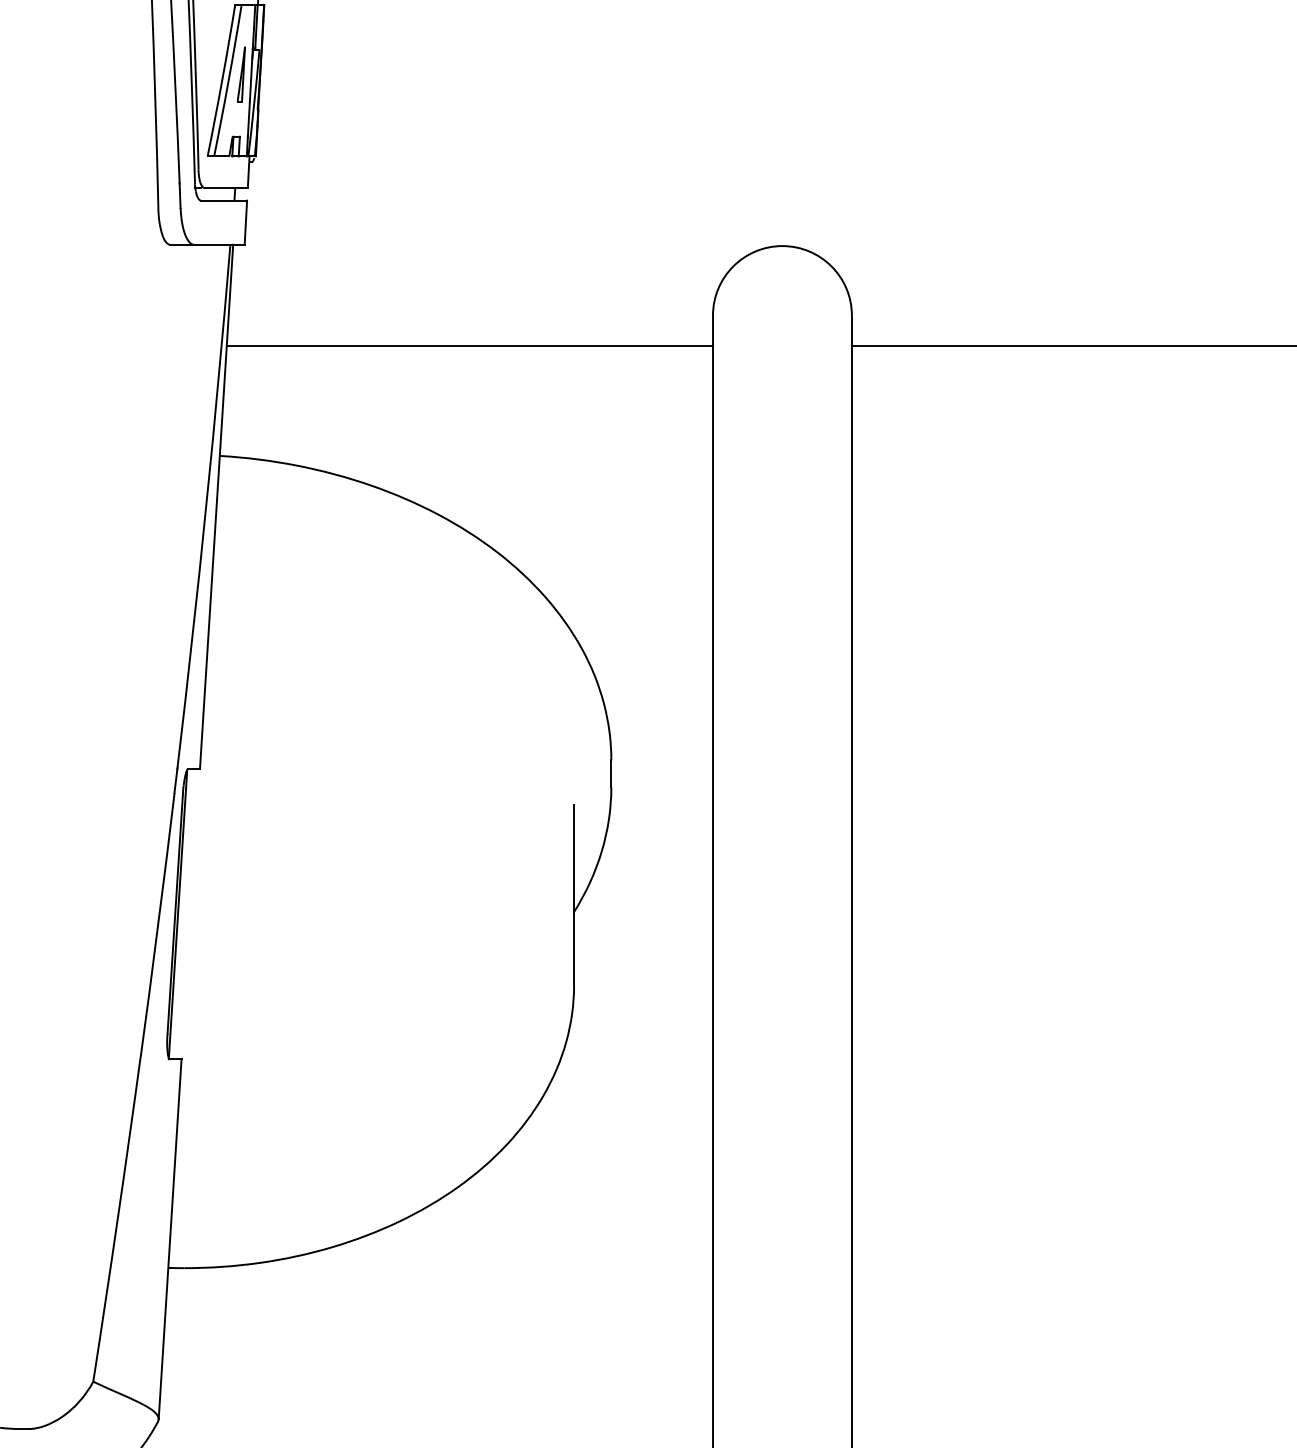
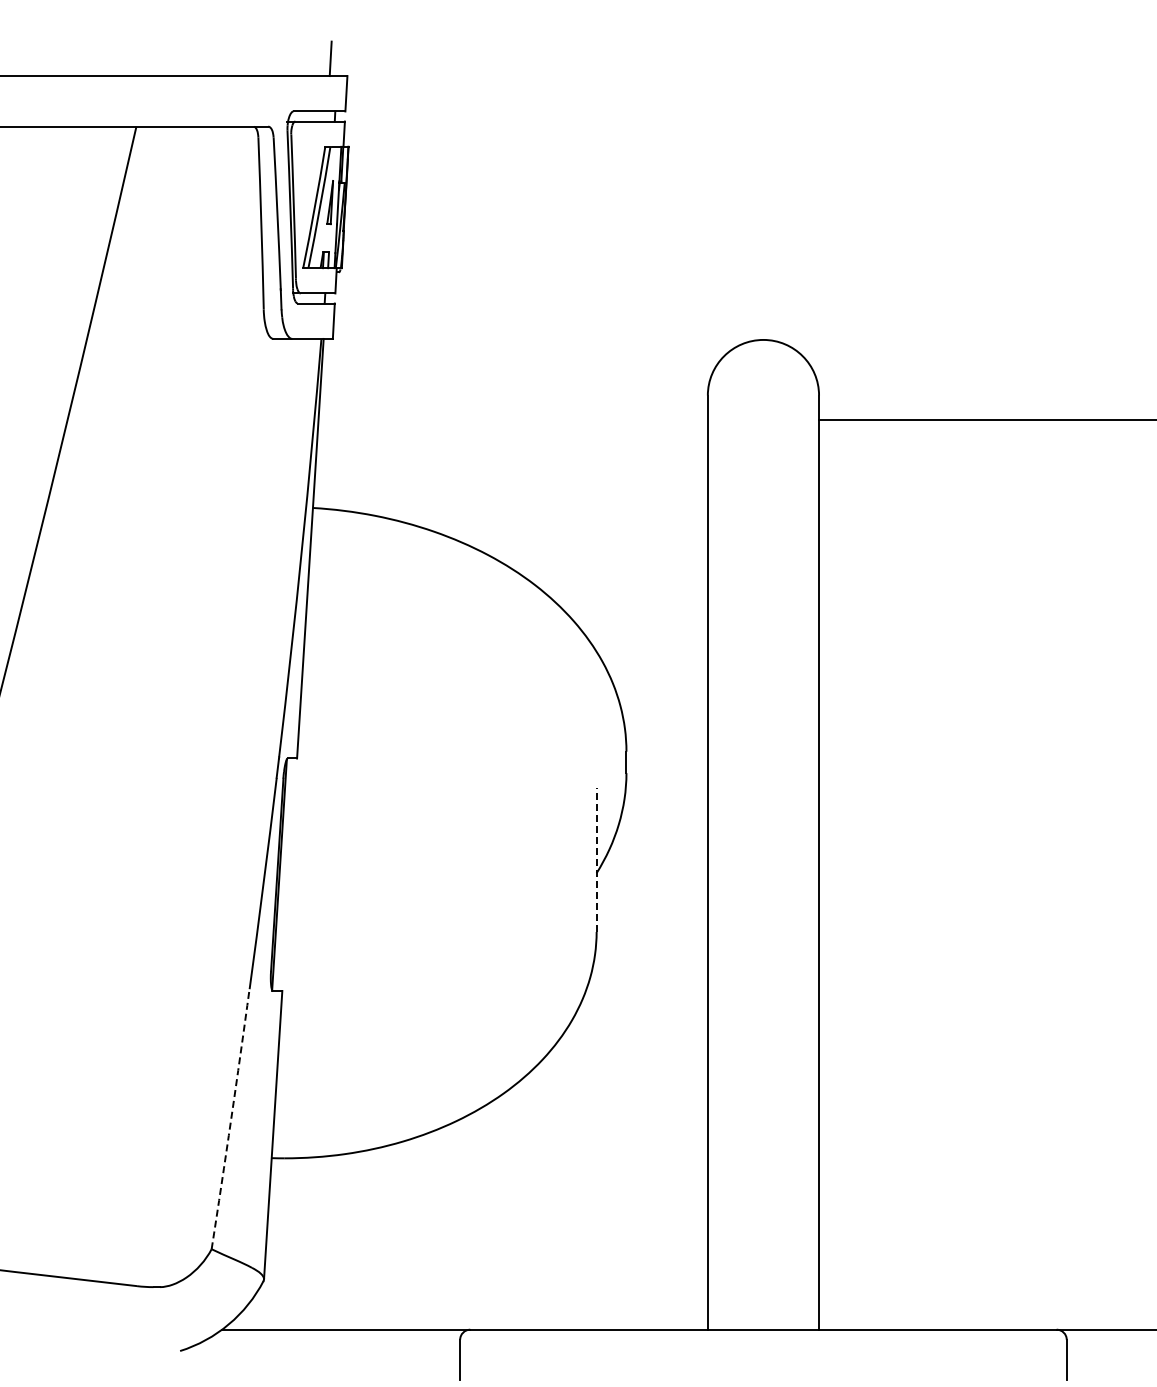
line: (469, 345) -> (512, 419), removed
line: (573, 894) -> (596, 859), solid -> dashed
arc: (118, 1219) -> (231, 1119), solid -> dashed

